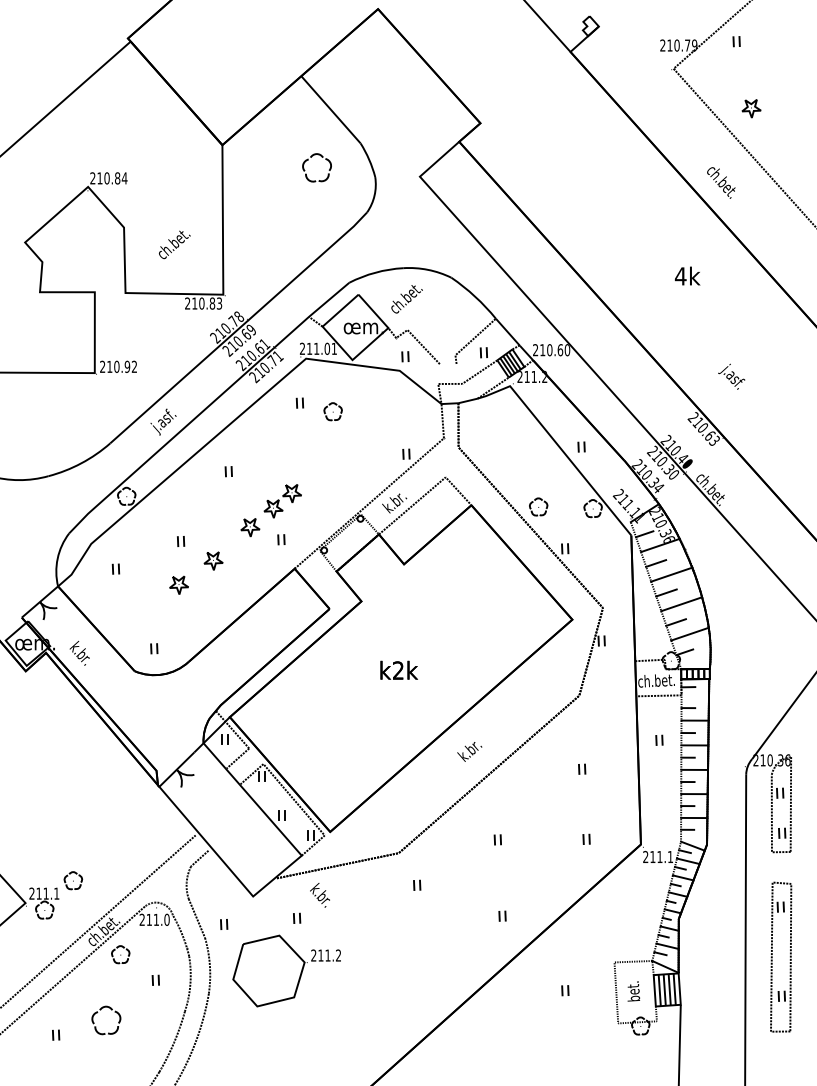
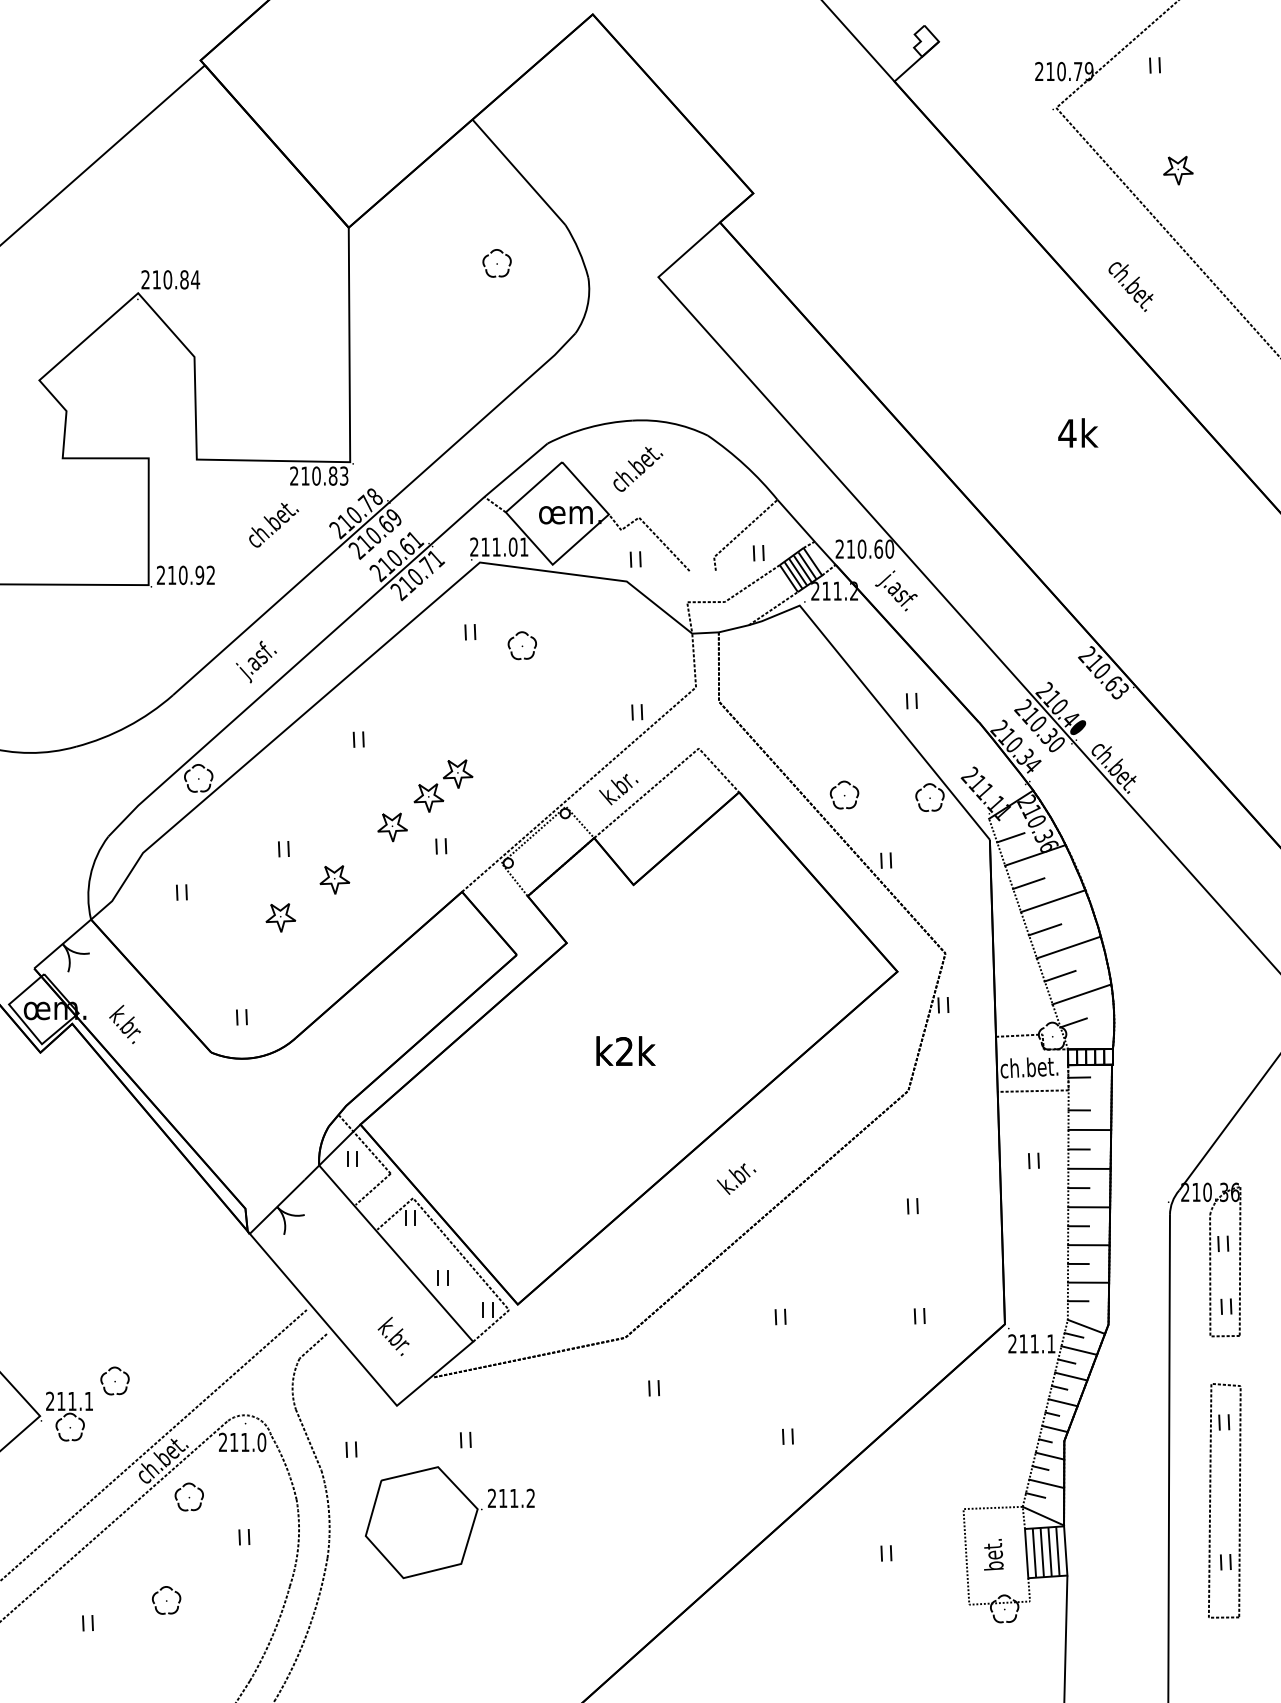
part: (316, 167) -> (496, 262), size x0.62
text: (174, 244) -> (273, 524), moved
text: (731, 376) -> (896, 590), moved
text: (319, 895) -> (392, 1336), moved
part: (105, 1020) -> (165, 1600), size x0.62

